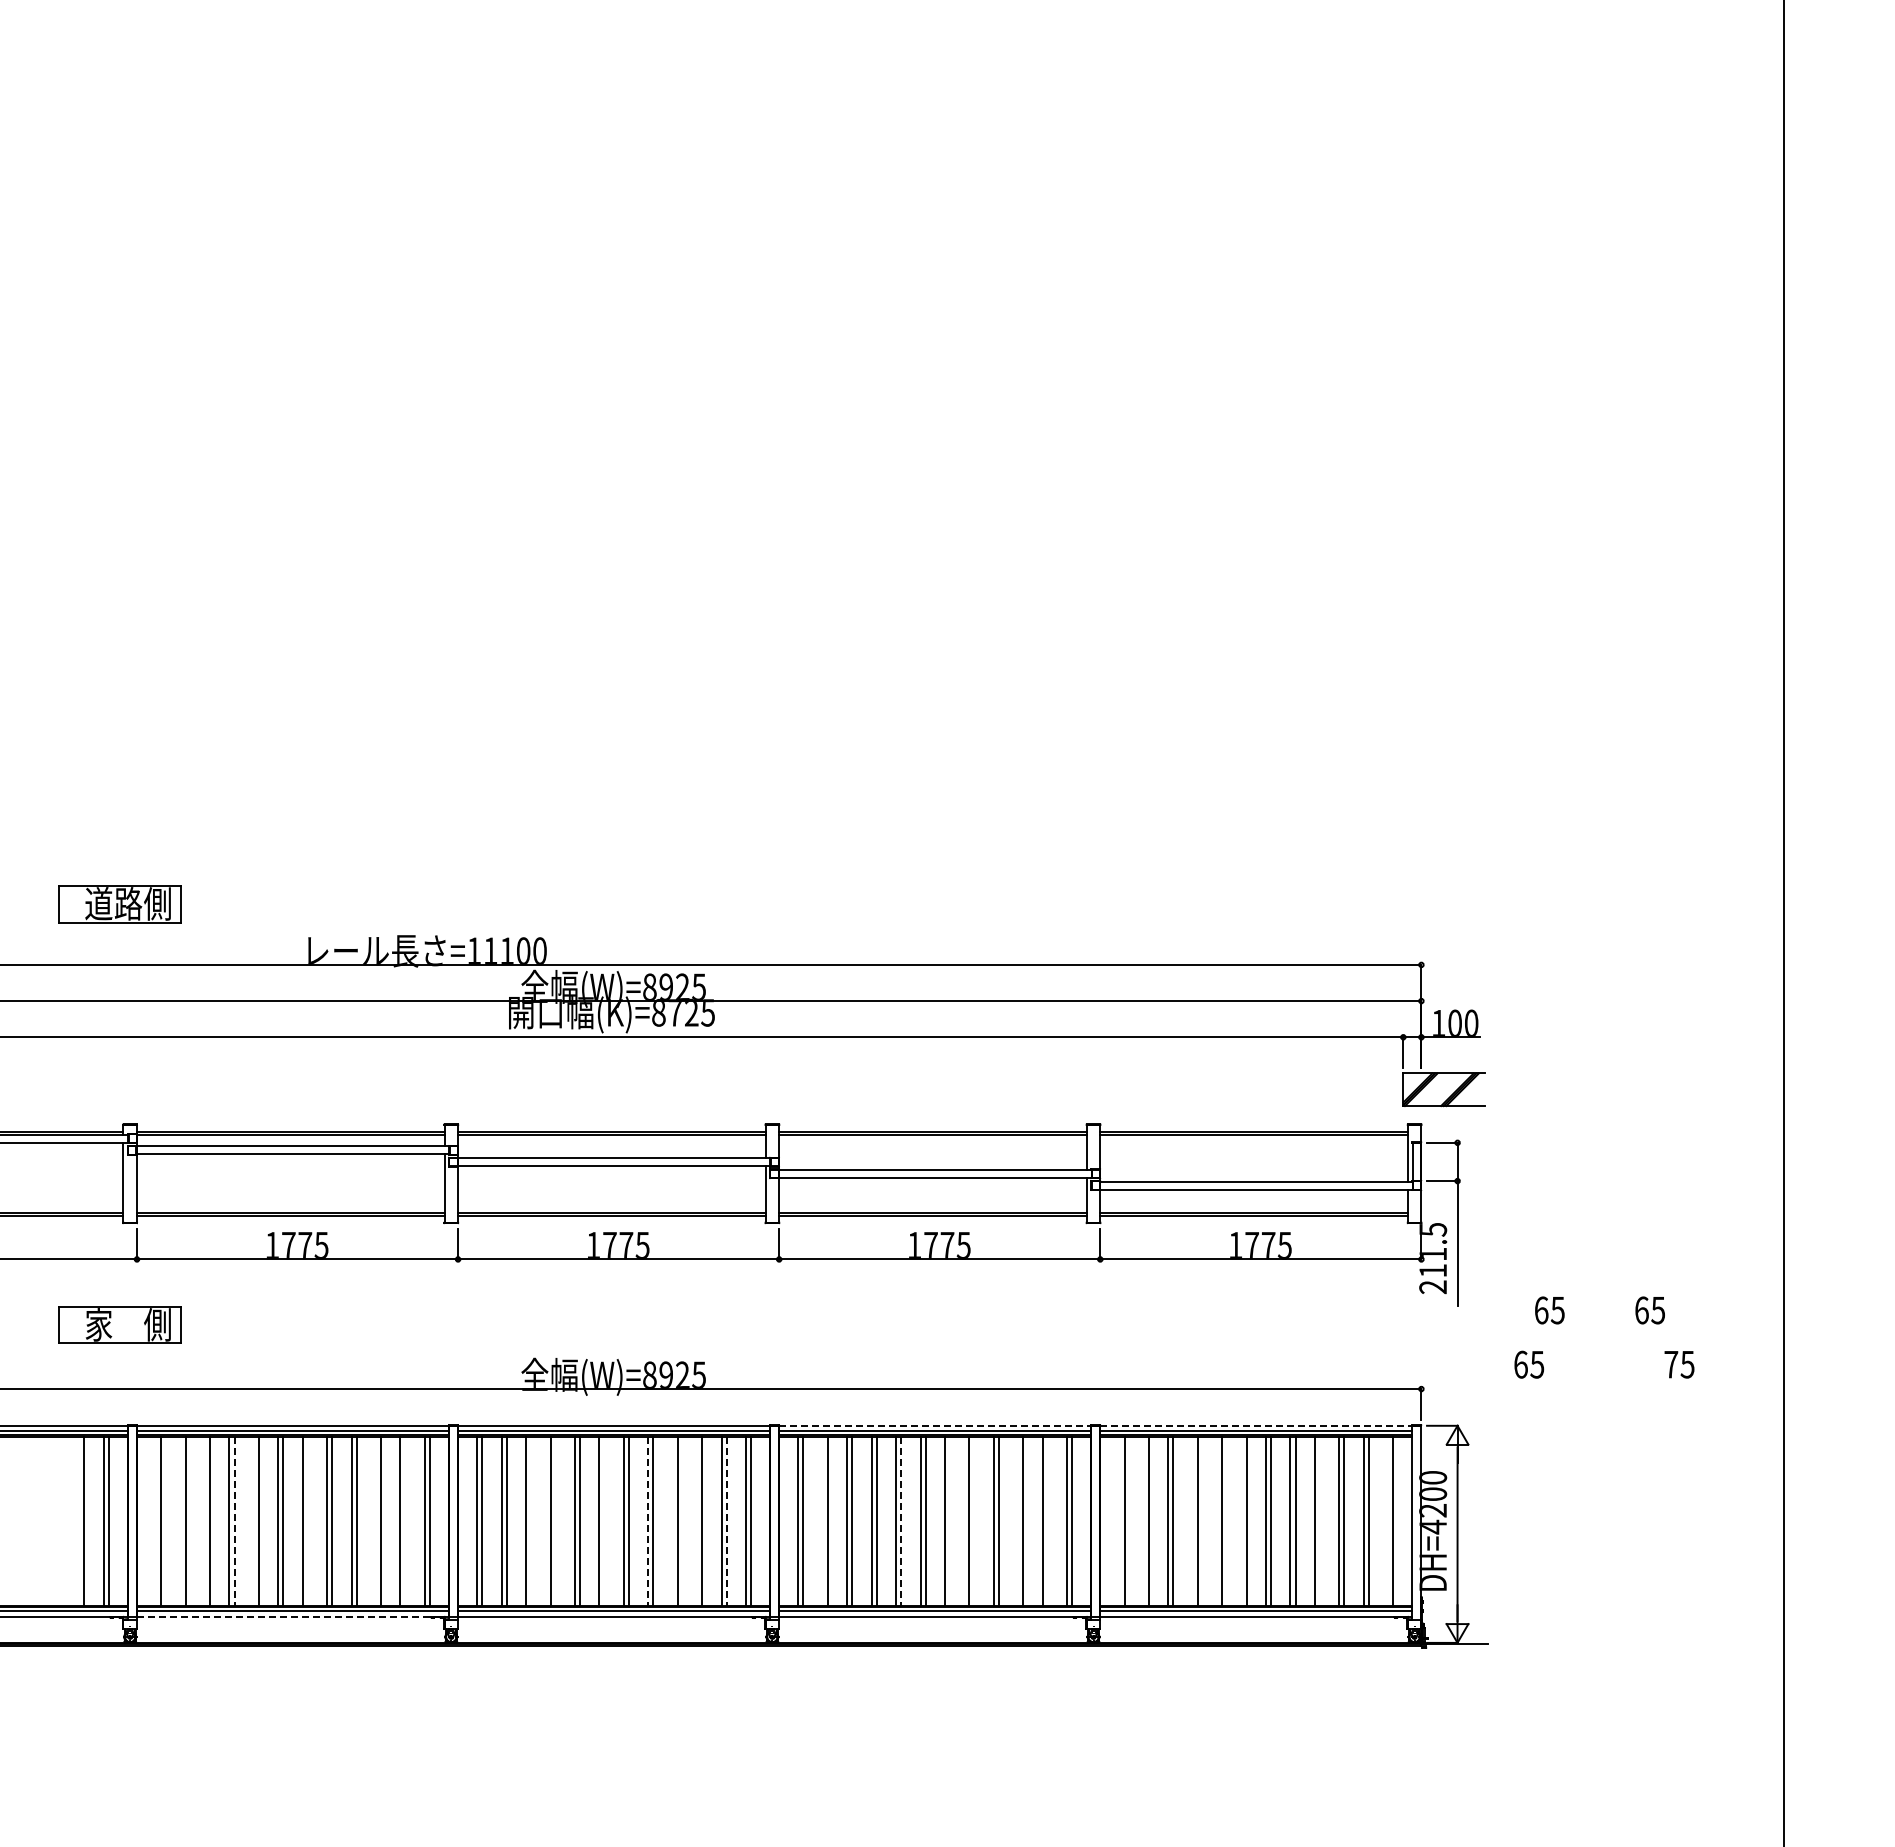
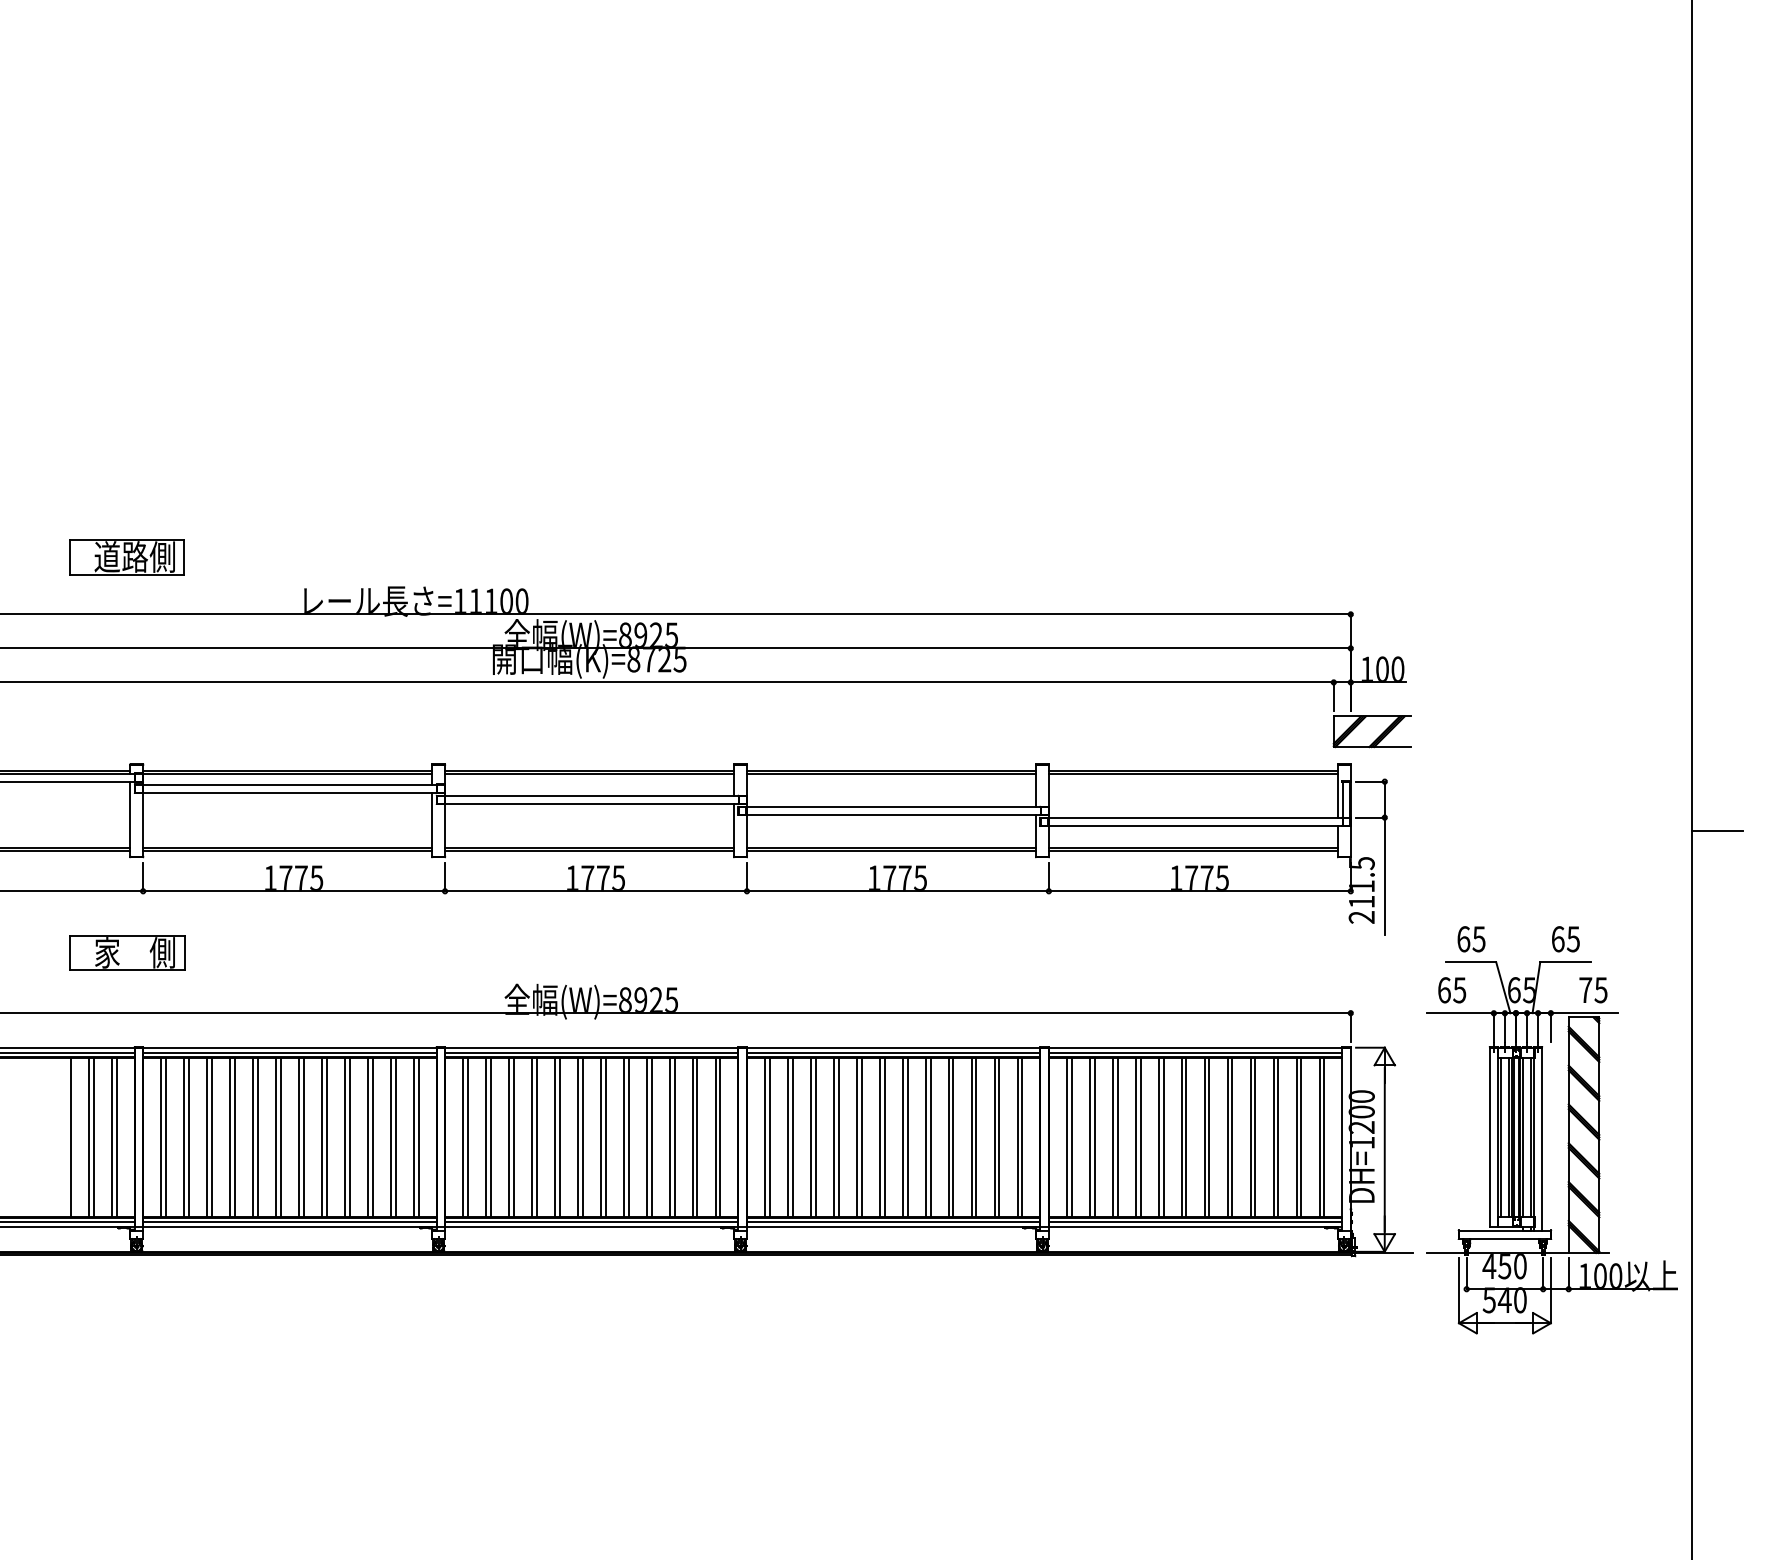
line: (1810, 1194) -> (1716, 830), added
line: (935, 1425) -> (893, 1047), dashed -> solid
line: (1256, 1425) -> (1195, 1047), dashed -> solid
line: (59, 1520) -> (70, 1136), added
line: (79, 1520) -> (89, 1136), added
line: (156, 1520) -> (161, 1136), added
line: (180, 1520) -> (184, 1136), added
line: (205, 1520) -> (207, 1136), added
line: (253, 1520) -> (252, 1136), added
line: (307, 1520) -> (303, 1136), added
line: (375, 1520) -> (367, 1136), added
line: (405, 1520) -> (395, 1136), added
line: (531, 1520) -> (514, 1136), added
line: (555, 1520) -> (536, 1136), added
line: (604, 1520) -> (582, 1136), added
line: (672, 1520) -> (646, 1136), added
line: (697, 1520) -> (670, 1136), added
line: (822, 1520) -> (787, 1136), added
line: (949, 1520) -> (907, 1136), added
line: (974, 1520) -> (930, 1136), added
line: (1018, 1520) -> (971, 1136), added
line: (1047, 1520) -> (999, 1136), added
line: (1119, 1520) -> (1066, 1136), added
line: (1143, 1520) -> (1089, 1136), added
line: (1192, 1520) -> (1135, 1136), added
line: (1217, 1520) -> (1159, 1136), added
line: (1241, 1520) -> (1181, 1136), added
line: (1319, 1520) -> (1254, 1136), added
line: (1388, 1520) -> (1319, 1136), added
line: (234, 1521) -> (234, 1137), dashed -> solid
line: (648, 1521) -> (624, 1137), dashed -> solid
line: (726, 1521) -> (697, 1137), dashed -> solid
line: (901, 1521) -> (861, 1137), dashed -> solid
text: (1432, 1526) -> (1361, 1142), DH=4200 -> DH=1200
part: (1625, 1531) -> (1542, 1147), added
line: (293, 1616) -> (290, 1227), dashed -> solid

